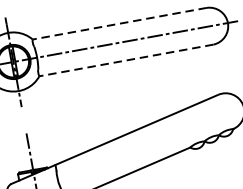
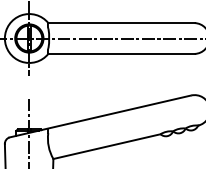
line: (119, 24) -> (121, 23), dashed -> solid
line: (126, 59) -> (121, 53), dashed -> solid

